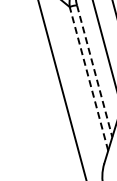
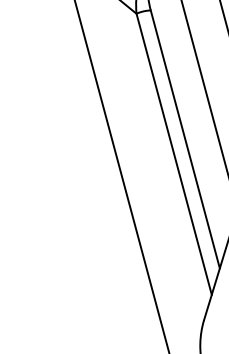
line: (94, 71) -> (184, 139), dashed -> solid
line: (88, 78) -> (173, 153), dashed -> solid

